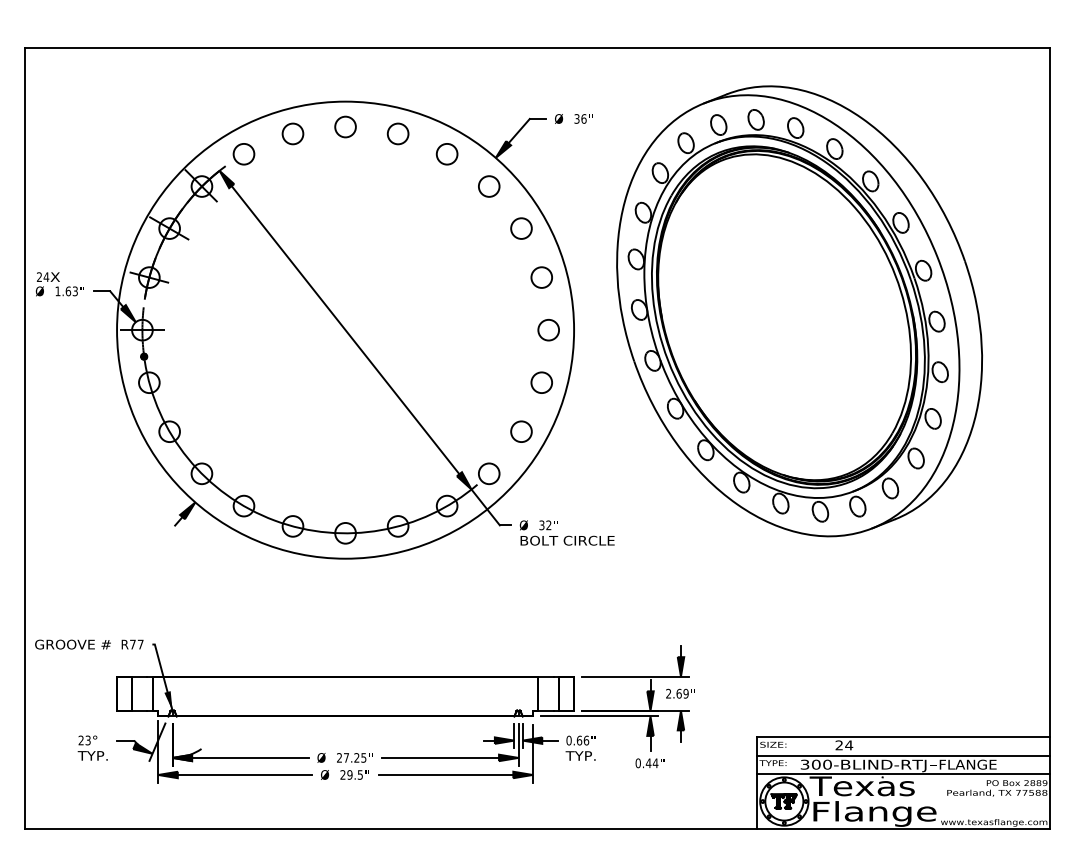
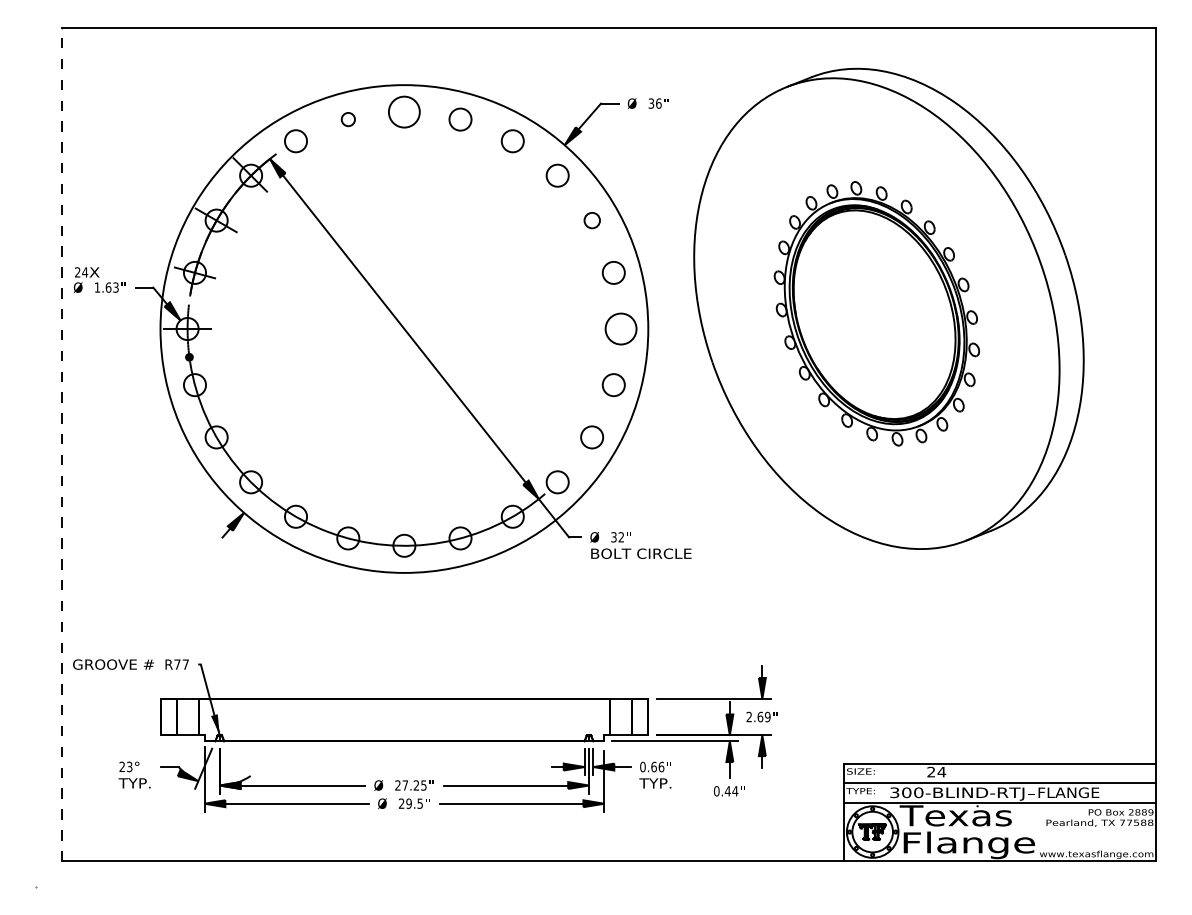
circle: (345, 127) -> (404, 112), size x1.4
circle: (293, 133) -> (348, 119), size x0.6
circle: (521, 228) -> (592, 220), size x0.7
part: (787, 315) -> (876, 313), size x0.6
circle: (548, 329) -> (621, 328), size x1.4
line: (24, 438) -> (61, 444), solid -> dashed

